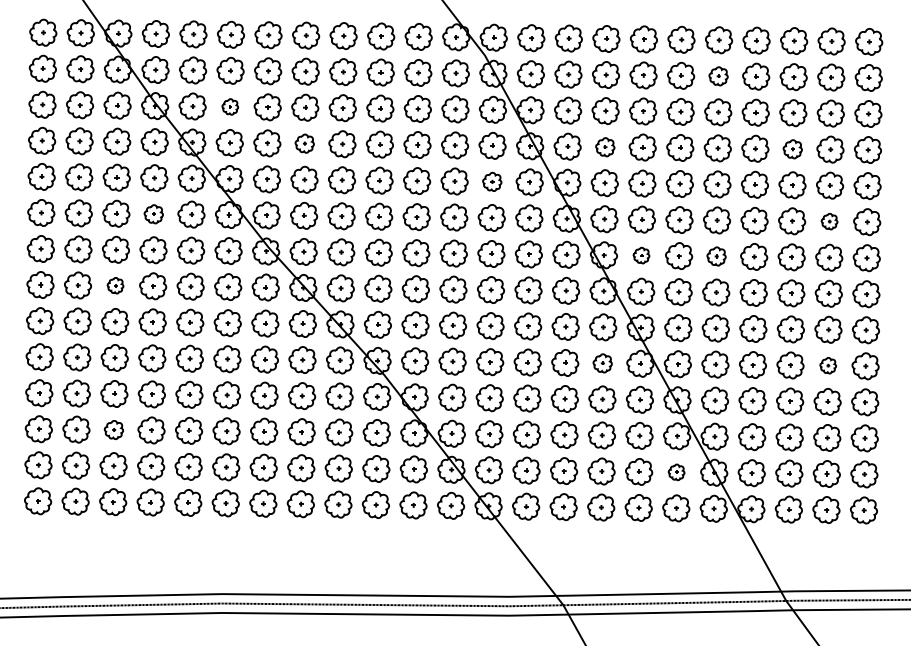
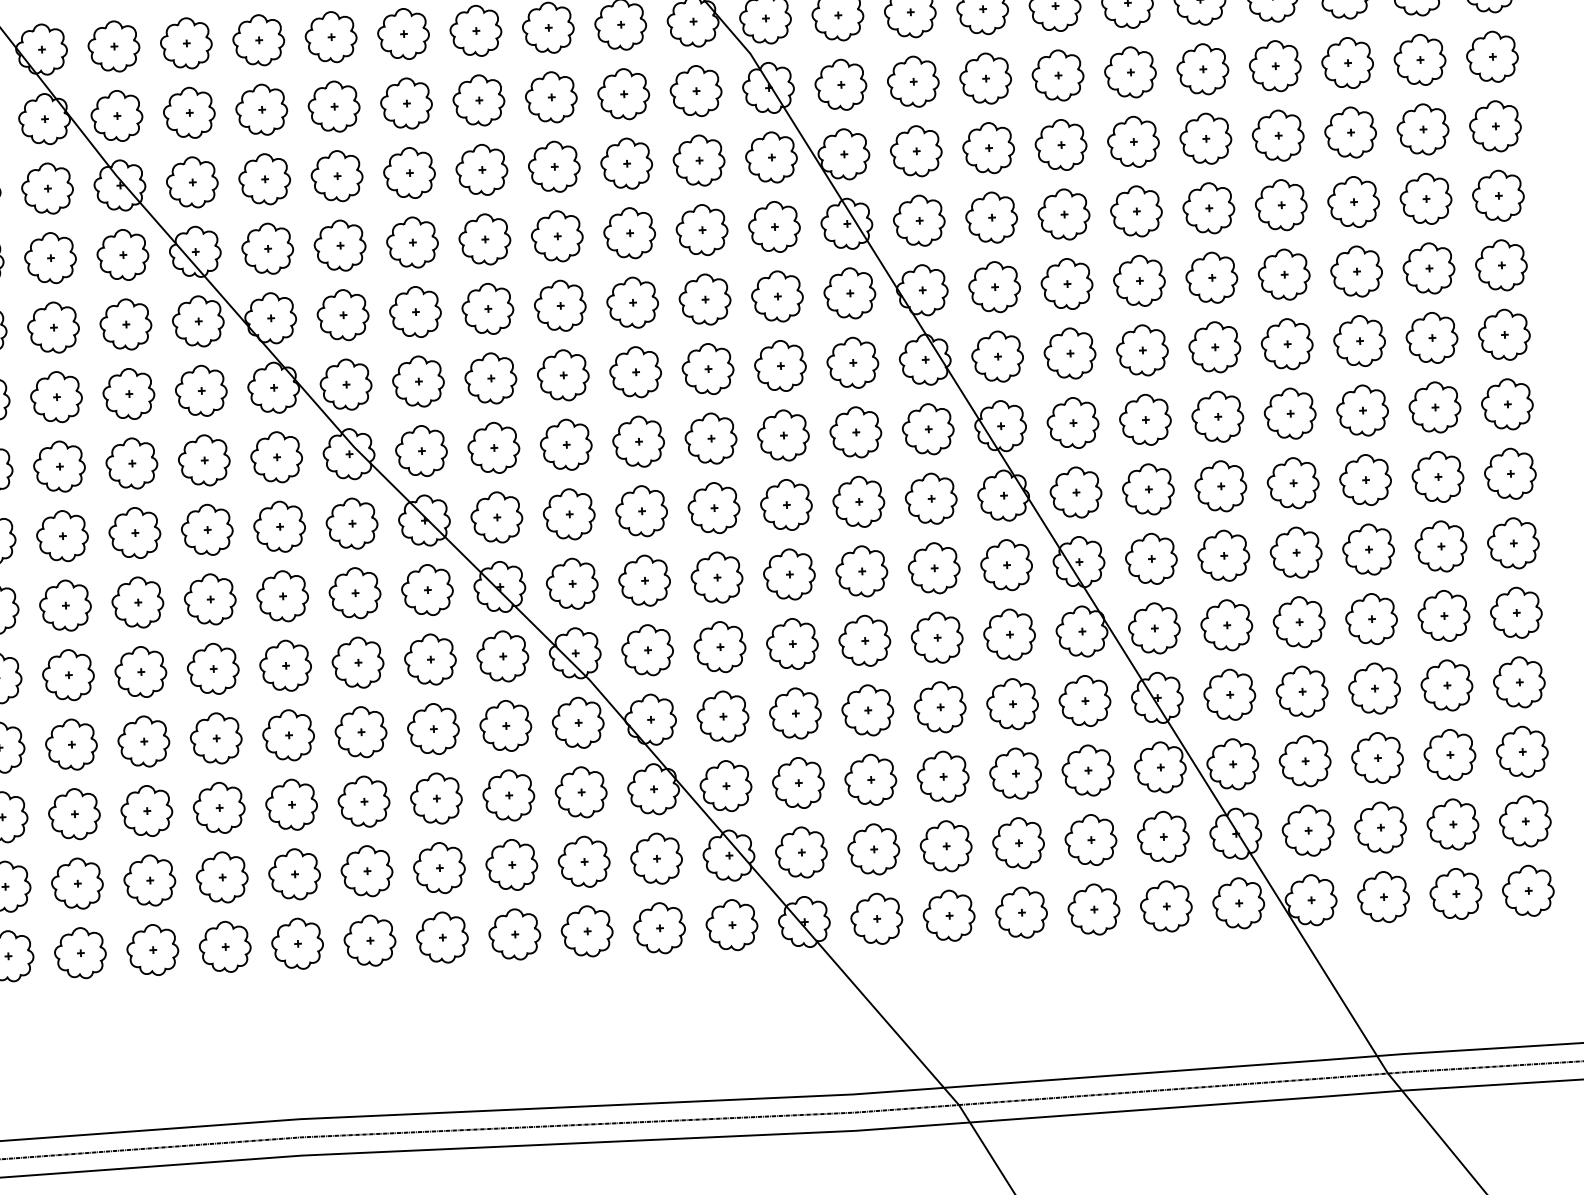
part: (718, 76) -> (1202, 69), size x1.43
part: (230, 106) -> (265, 178), size x1.67
part: (304, 143) -> (411, 242), size x1.43
part: (605, 147) -> (992, 218), size x1.43
part: (792, 149) -> (1352, 202), size x1.43
part: (492, 181) -> (778, 295), size x1.43
part: (153, 214) -> (128, 394), size x1.43
part: (829, 221) -> (1431, 337), size x1.67
part: (641, 255) -> (1072, 422), size x1.67
part: (716, 256) -> (1217, 416), size x1.43
part: (115, 285) -> (62, 535), size x1.67
part: (602, 363) -> (1009, 635), size x1.43
part: (828, 365) -> (1444, 615), size x1.67
part: (113, 429) -> (73, 813), size x1.43
part: (676, 472) -> (1163, 837), size x1.67

